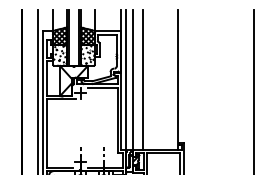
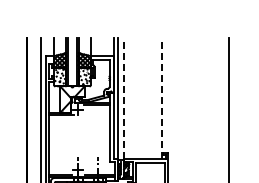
line: (133, 79) -> (124, 98), solid -> dashed
line: (143, 79) -> (132, 98), removed
line: (177, 79) -> (162, 98), solid -> dashed

